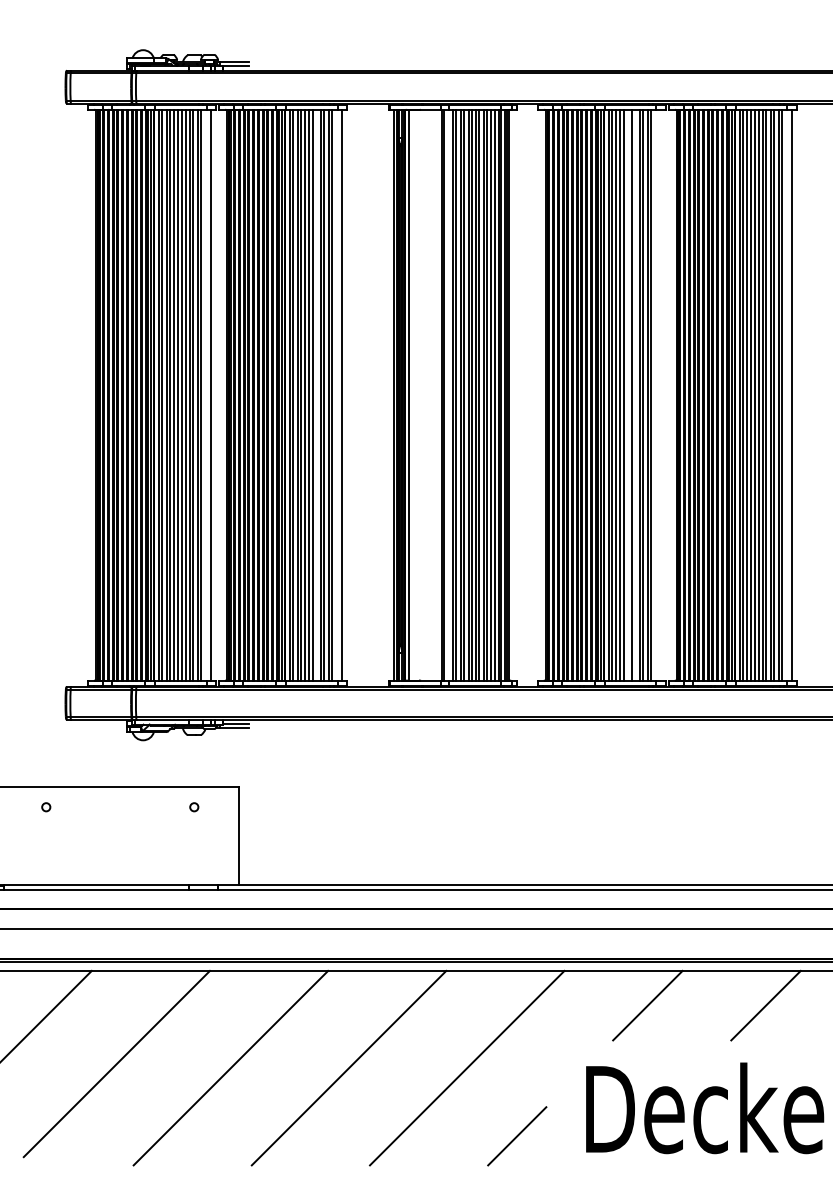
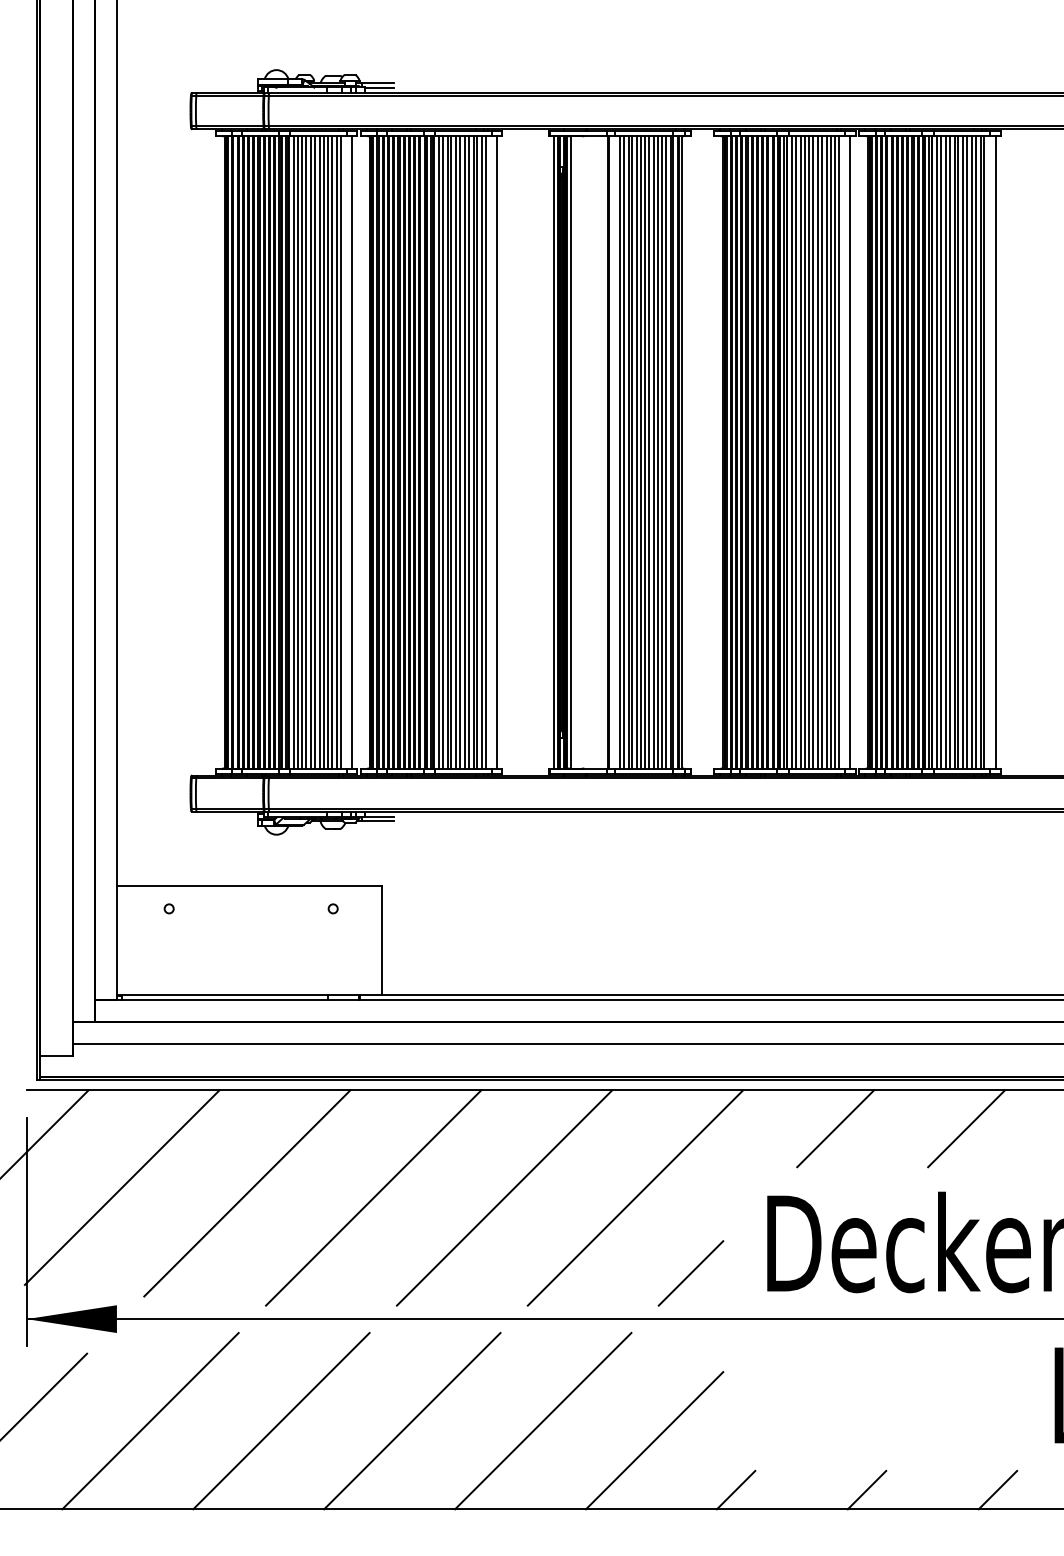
line: (316, 395) -> (468, 452), added
line: (627, 395) -> (813, 452), added
line: (635, 395) -> (821, 452), added
line: (661, 395) -> (850, 452), added

